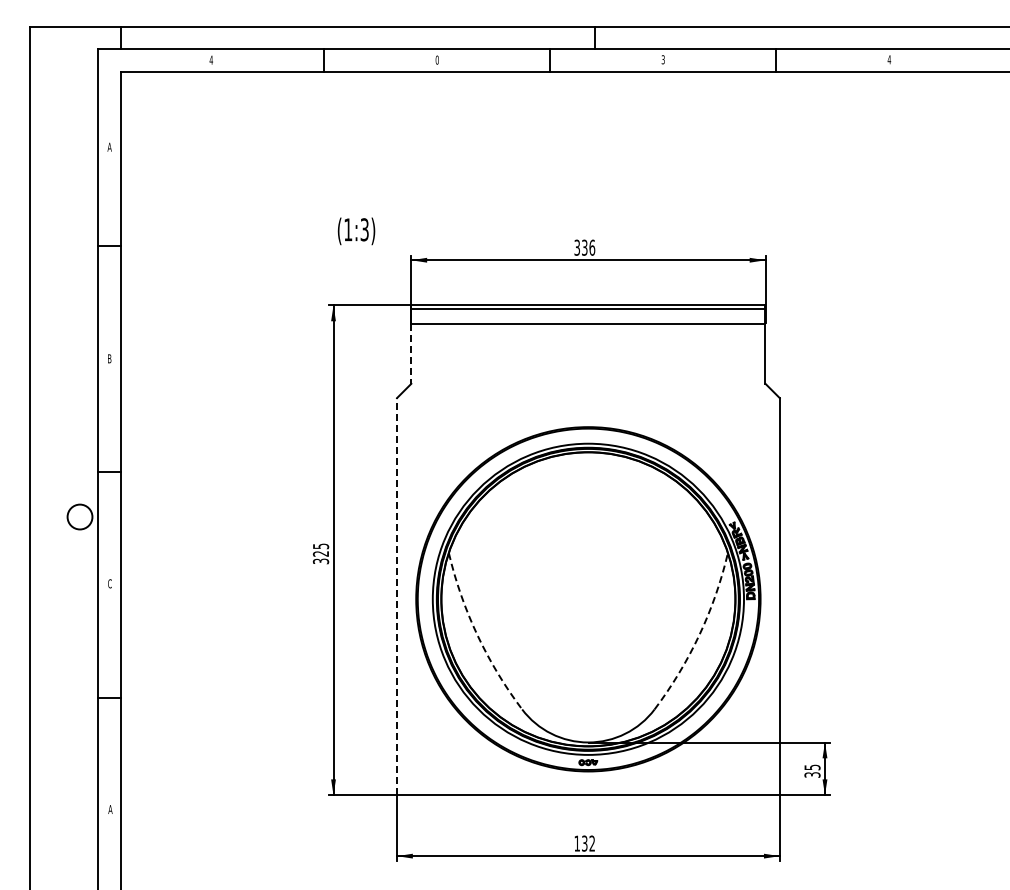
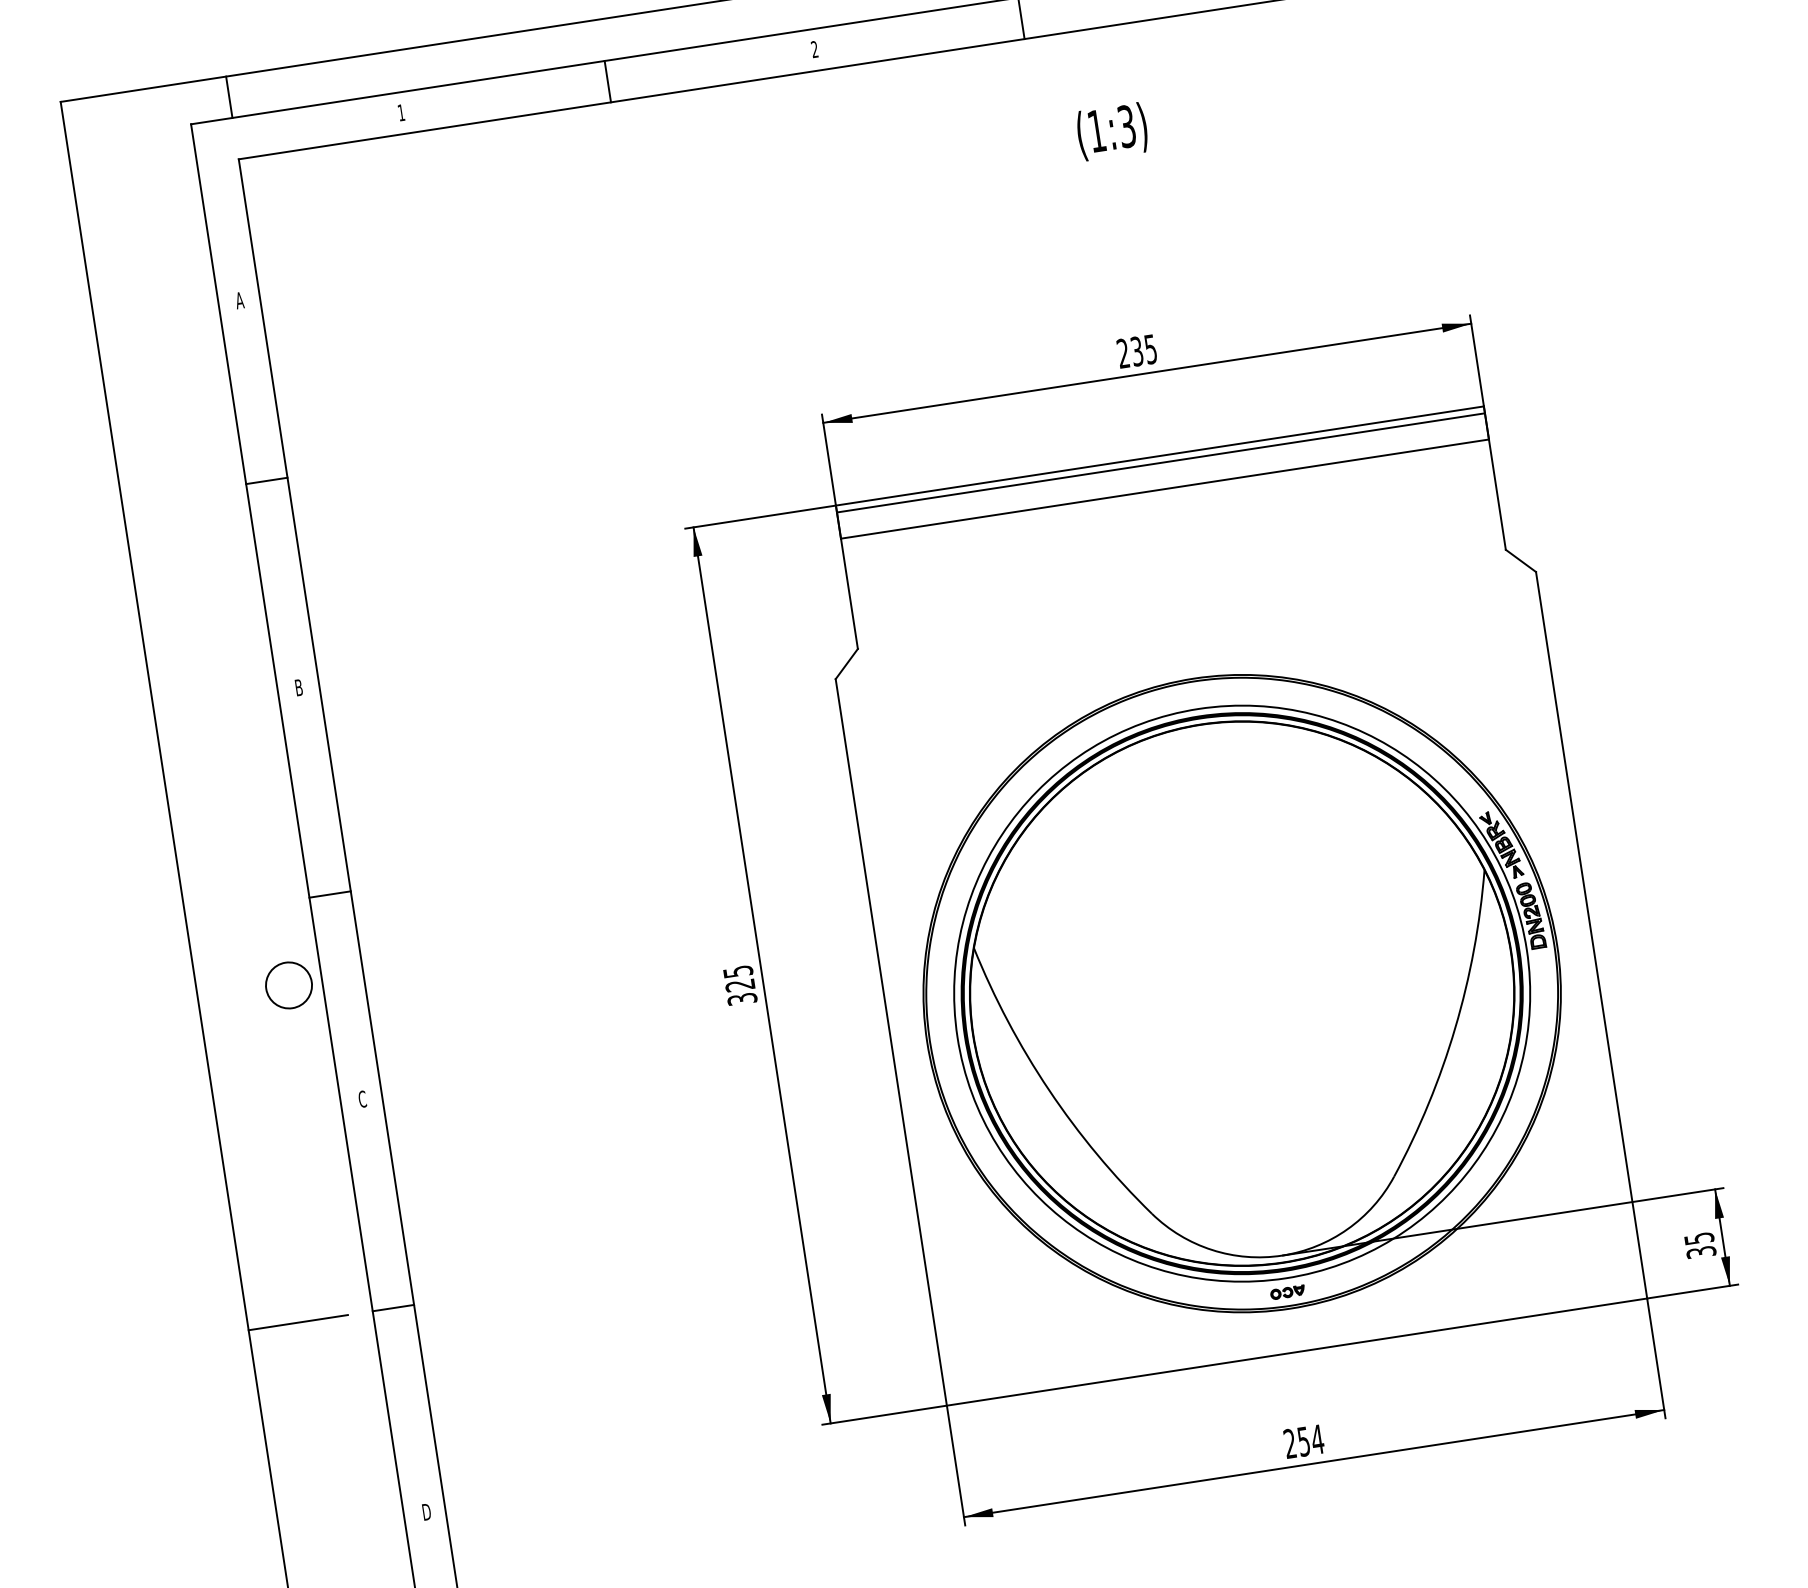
text: (210, 59) -> (399, 111), 4 -> 1
text: (436, 59) -> (813, 48), 0 -> 2
text: (356, 231) -> (1112, 131), moved
text: (584, 247) -> (1136, 351), 336 -> 235
line: (411, 354) -> (849, 595), dashed -> solid
line: (397, 596) -> (892, 1041), dashed -> solid
arc: (477, 635) -> (1049, 1090), dashed -> solid
arc: (699, 635) -> (1455, 1028), dashed -> solid
line: (57, 697) -> (298, 1321), added
text: (110, 809) -> (426, 1512), A -> D
text: (584, 843) -> (1303, 1441), 132 -> 254

